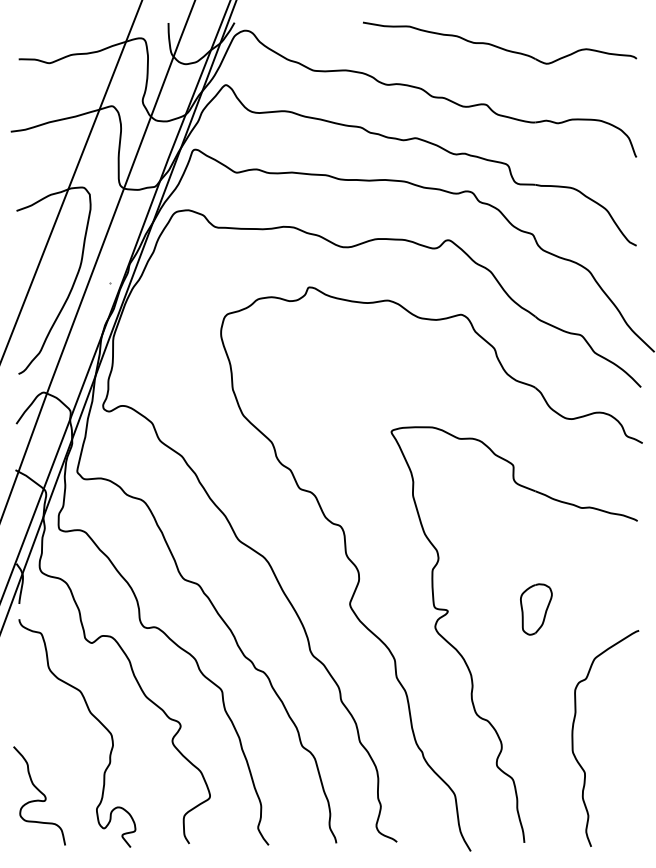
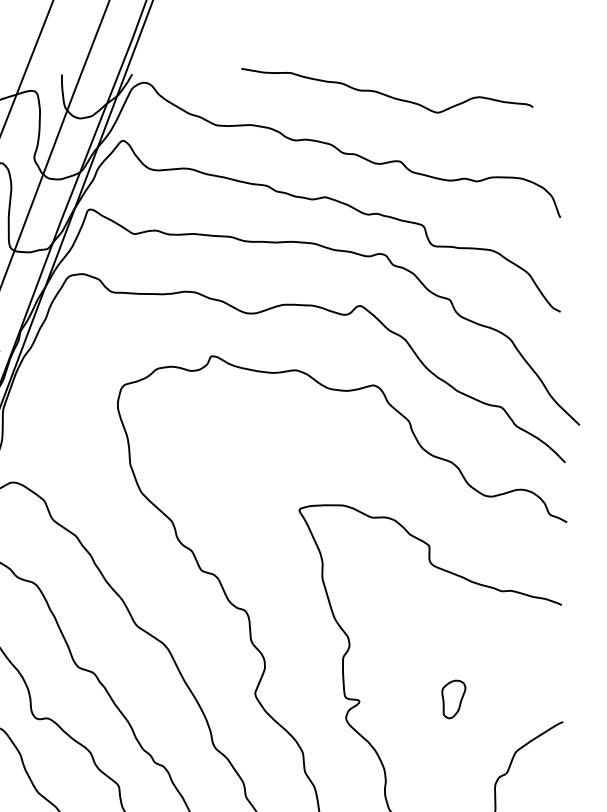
part: (500, 42) -> (387, 90), moved
part: (536, 609) -> (453, 699), size x0.7

